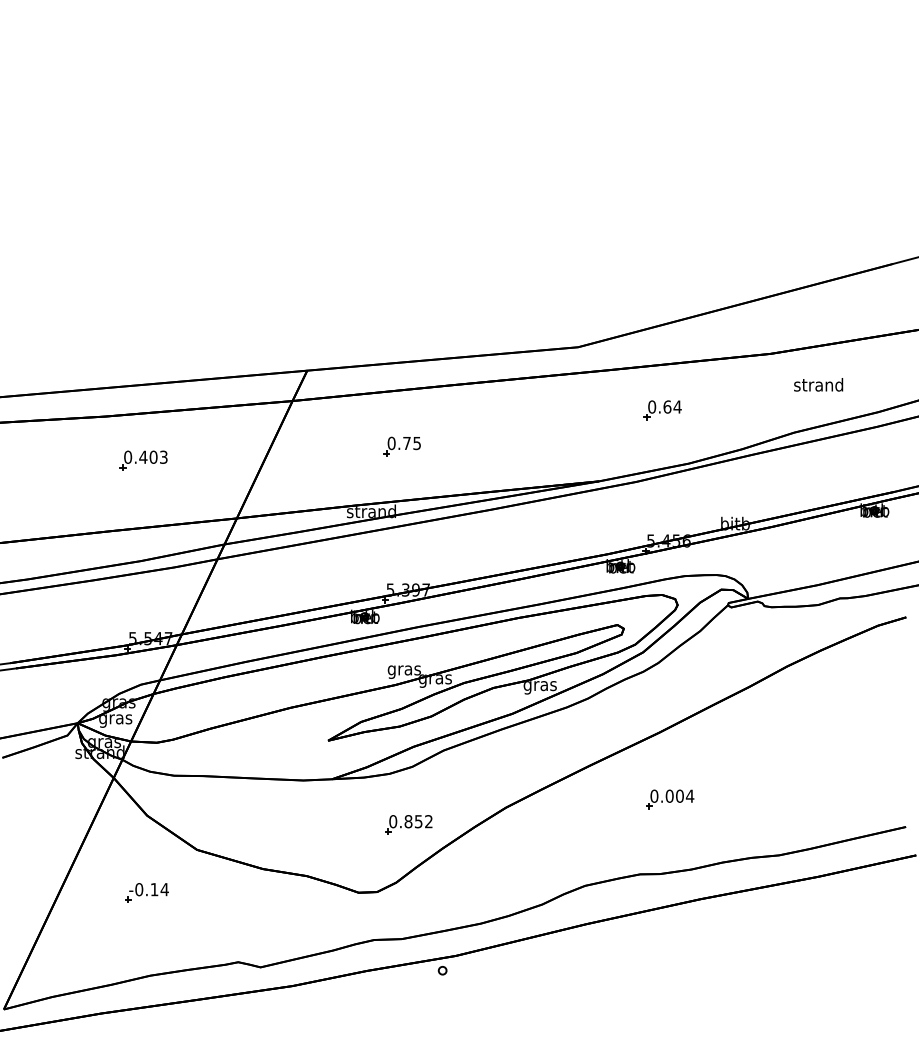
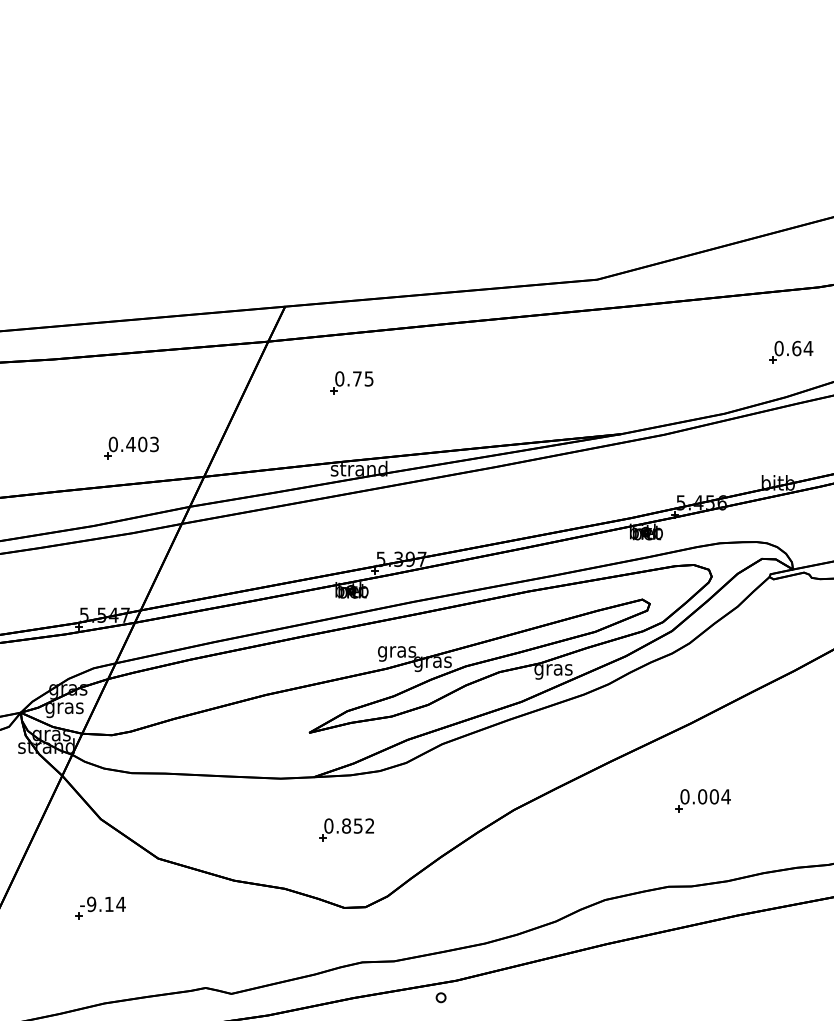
part: (662, 410) -> (791, 352), moved
part: (401, 446) -> (351, 382), moved
part: (143, 460) -> (131, 448), moved
part: (408, 824) -> (346, 829), moved
text: (139, 889) -> (91, 904), -0.14 -> -9.14

